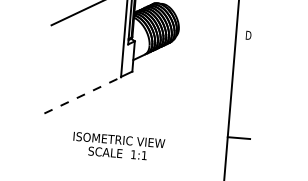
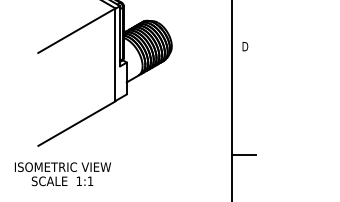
line: (83, 95) -> (77, 123), dashed -> solid
text: (118, 146) -> (62, 174), moved

